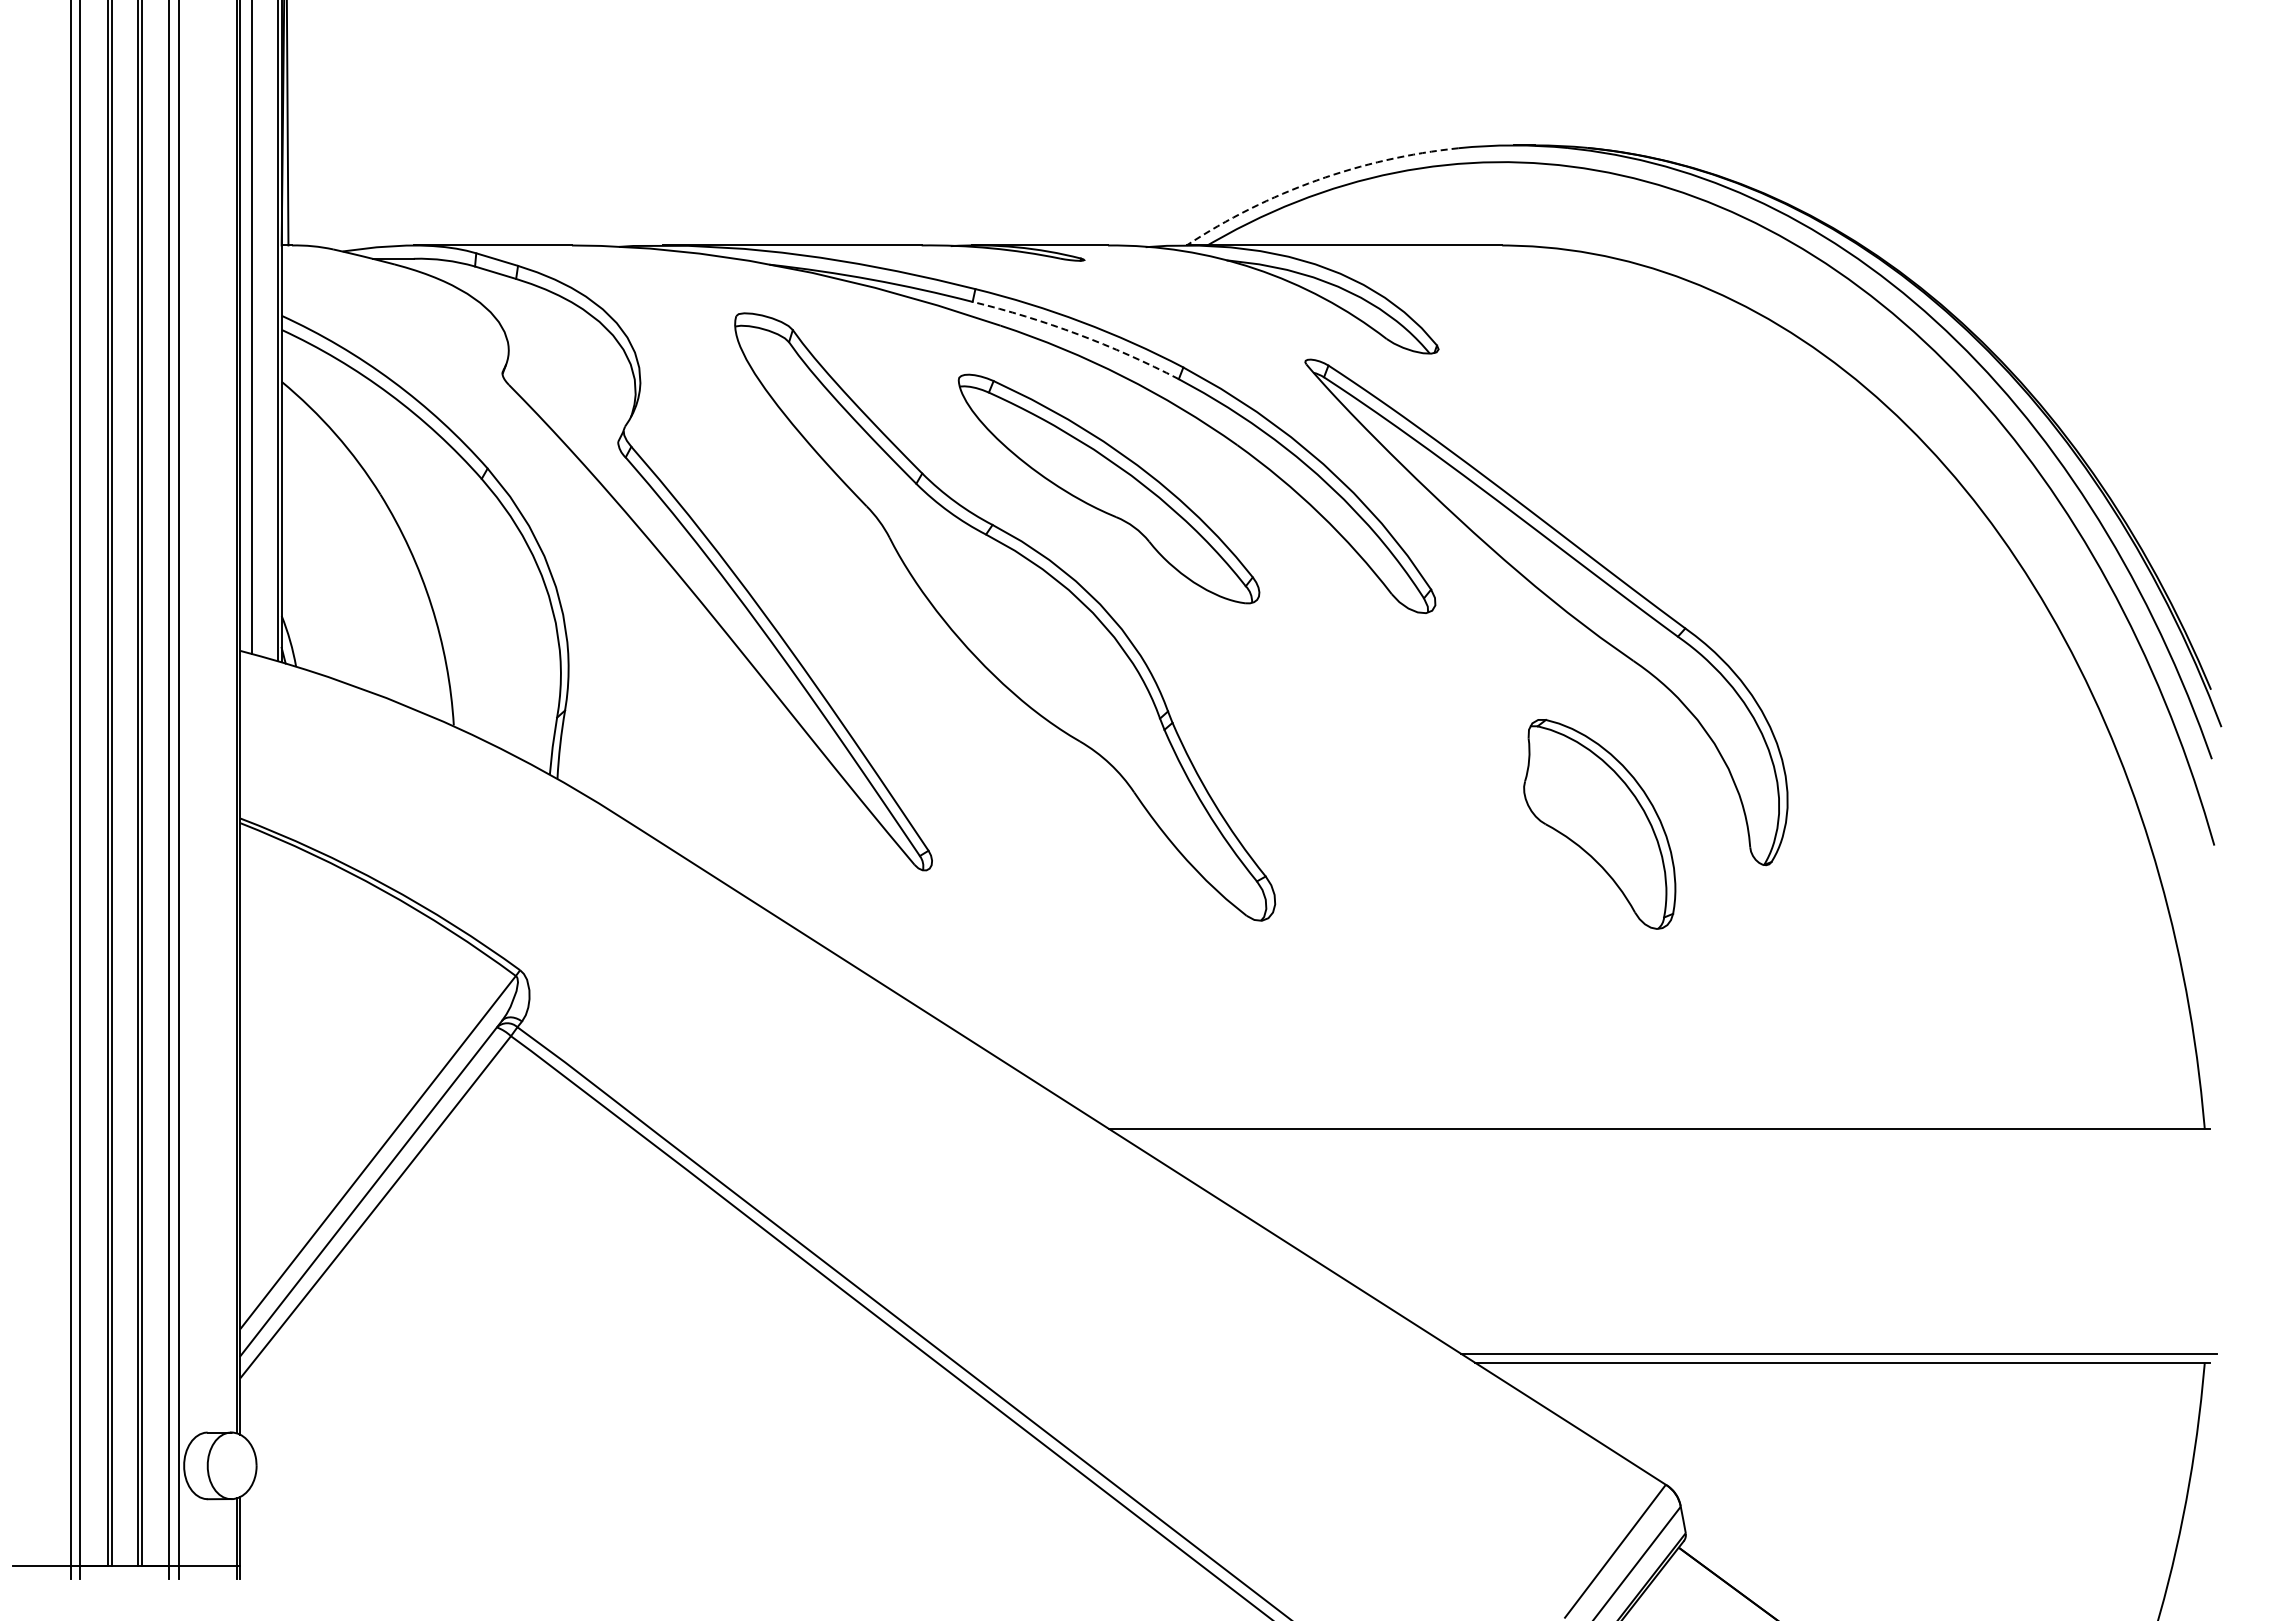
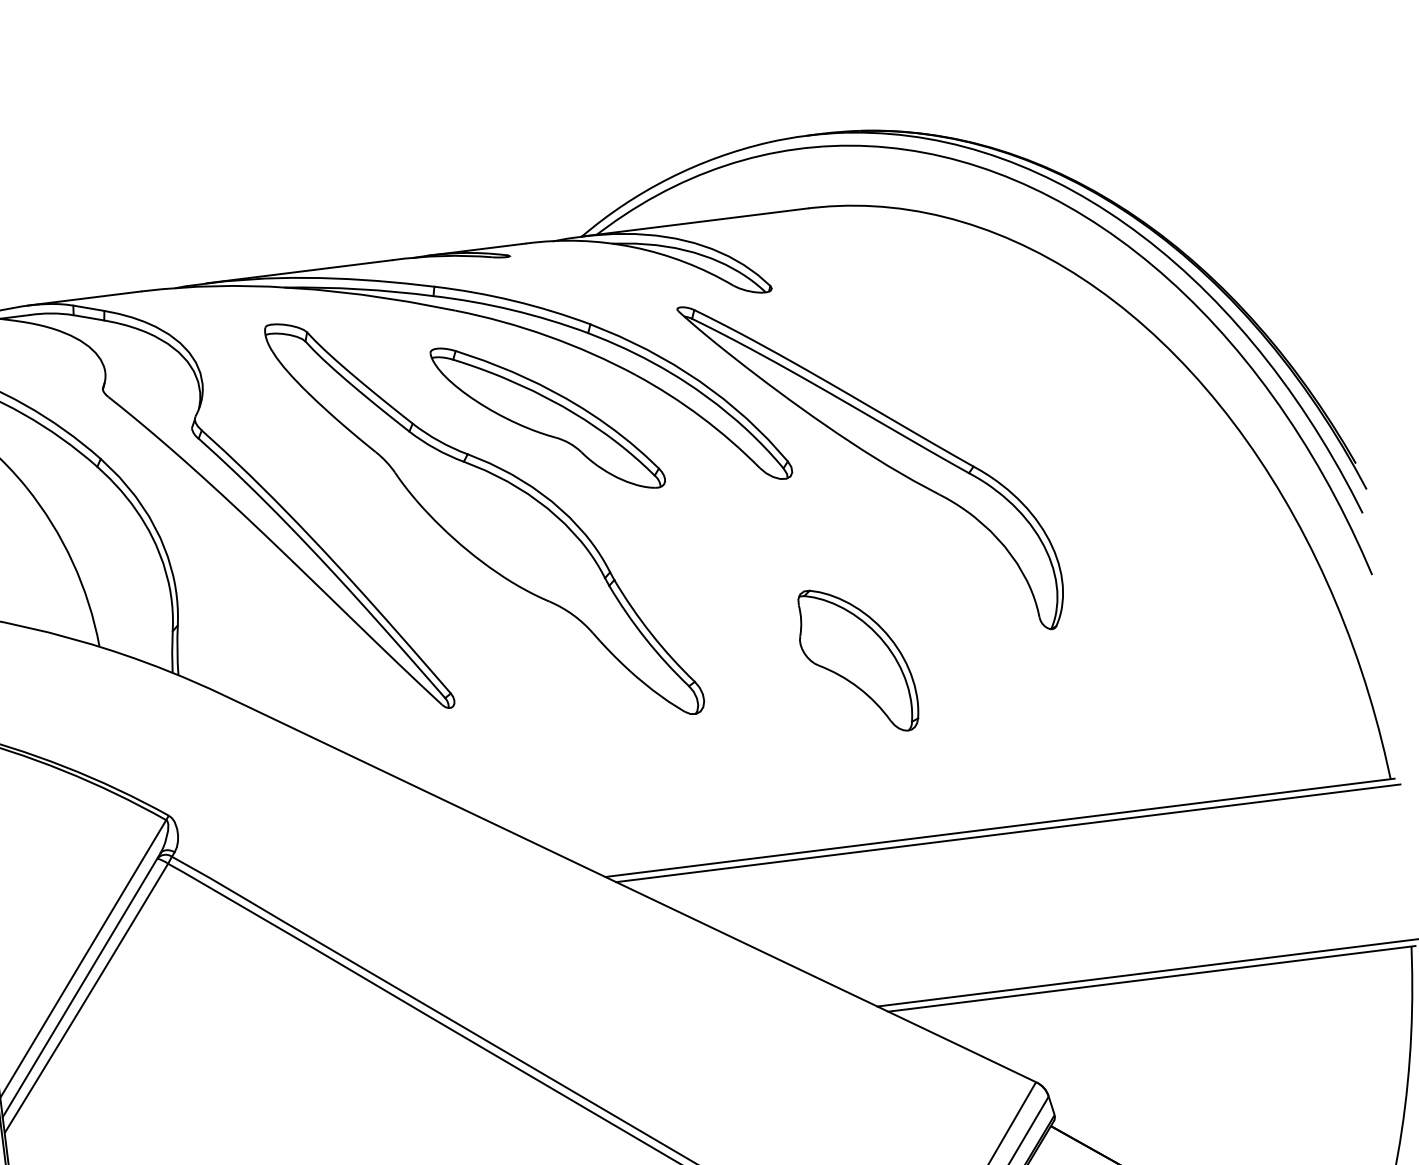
arc: (1316, 180) -> (669, 178), dashed -> solid
arc: (1078, 334) -> (512, 310), dashed -> solid
part: (1599, 824) -> (857, 660), moved
line: (1670, 1138) -> (1008, 833), added

